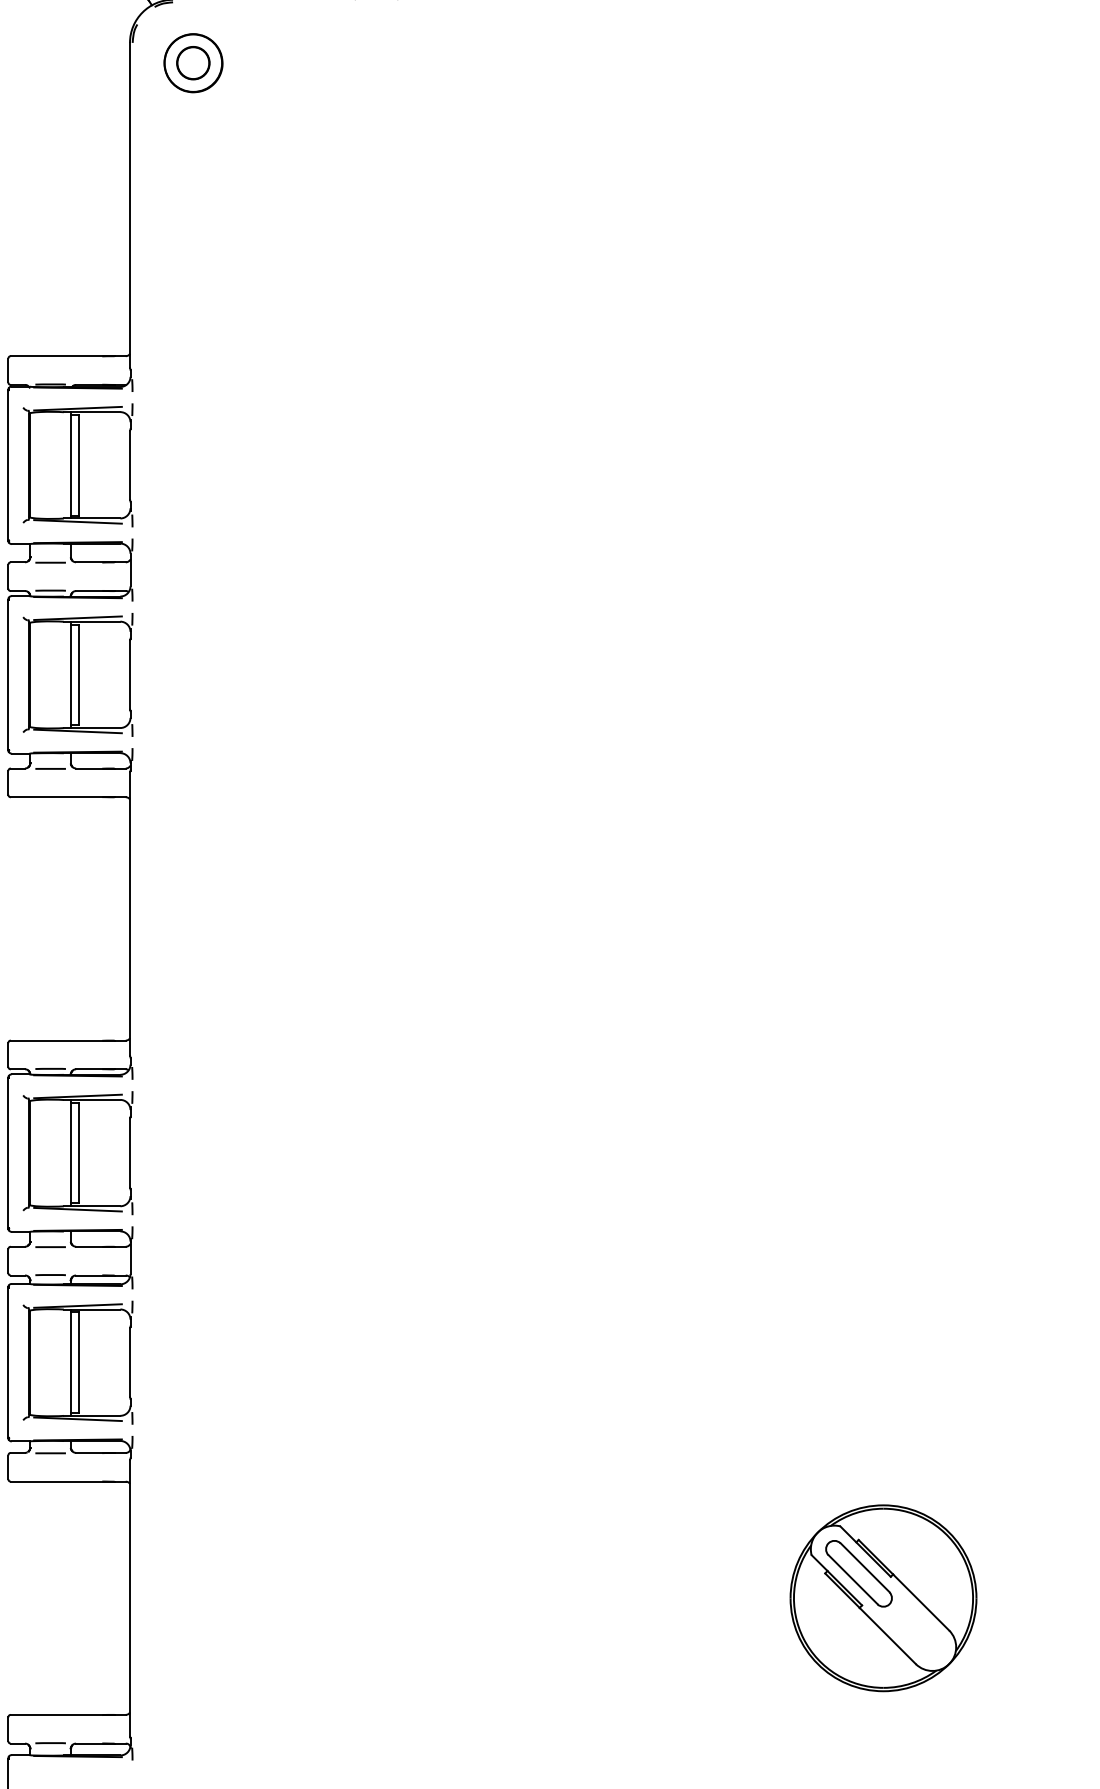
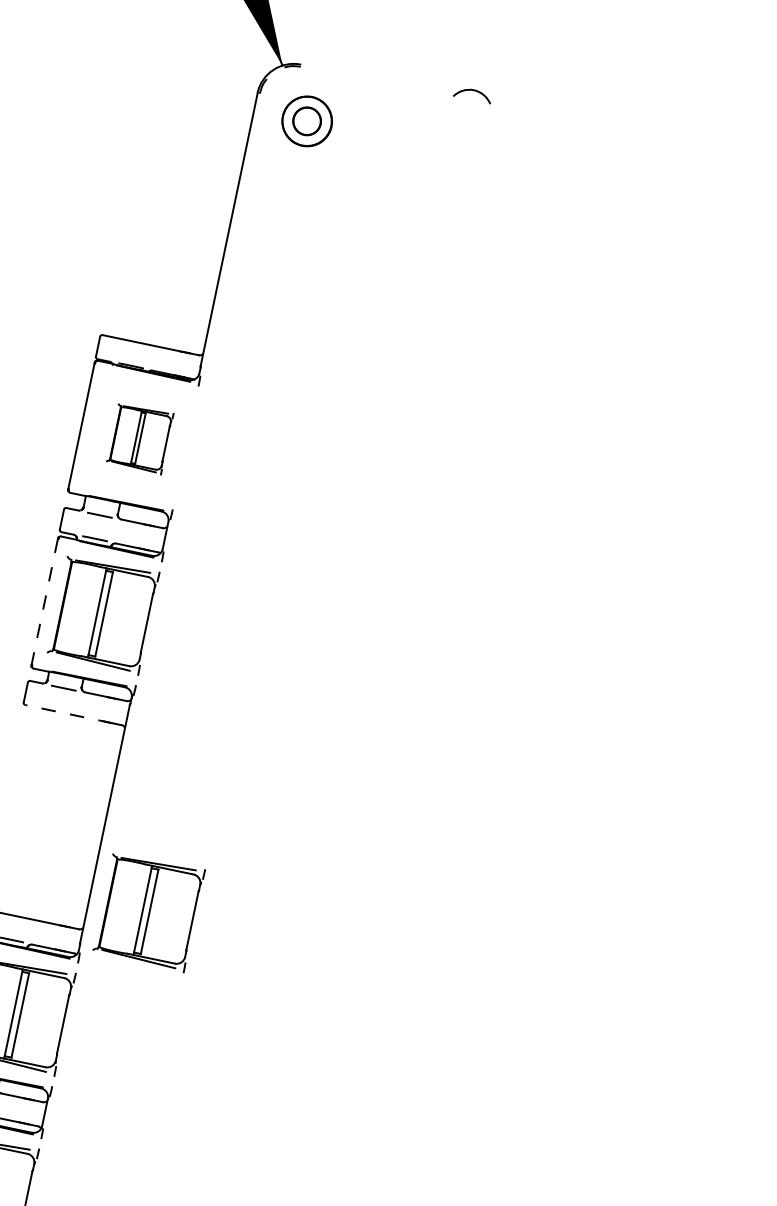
part: (77, 465) -> (139, 438), size x0.6
line: (8, 675) -> (44, 602), solid -> dashed
line: (62, 797) -> (68, 714), solid -> dashed
part: (200, 1003) -> (148, 911), added

